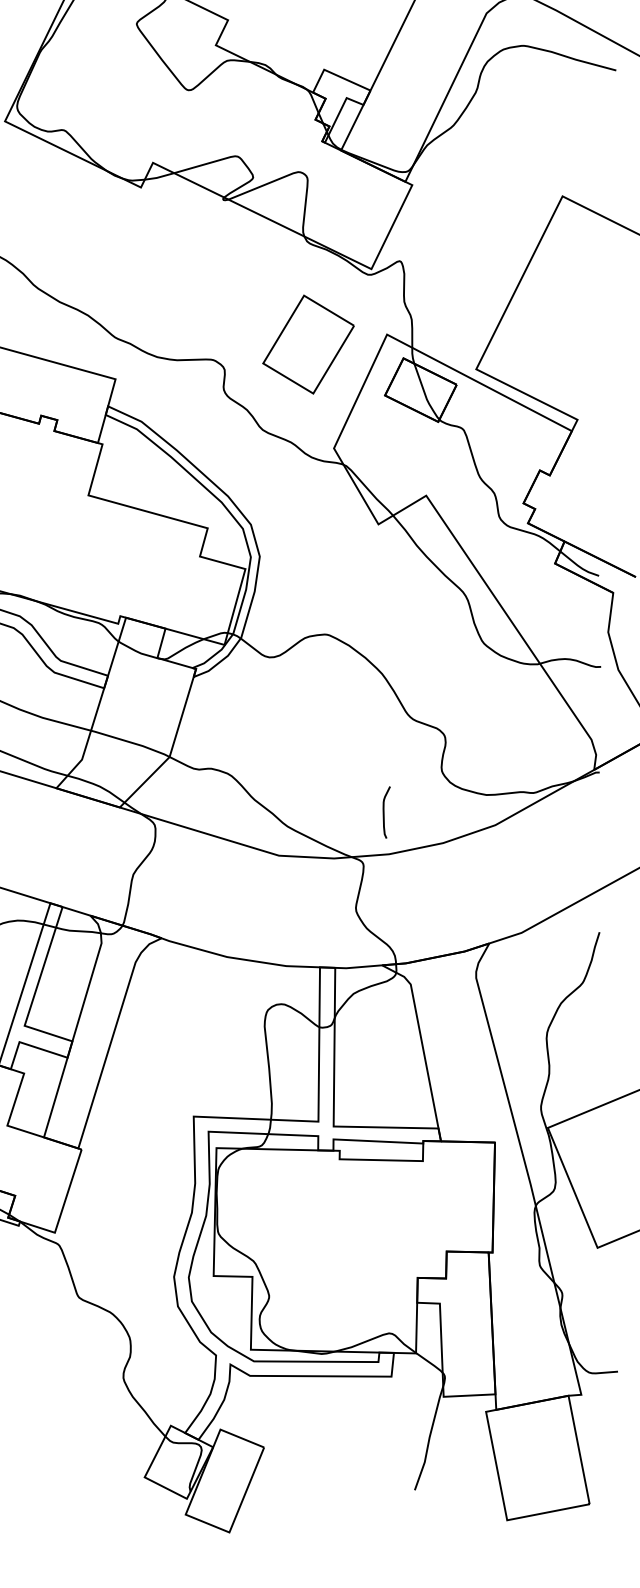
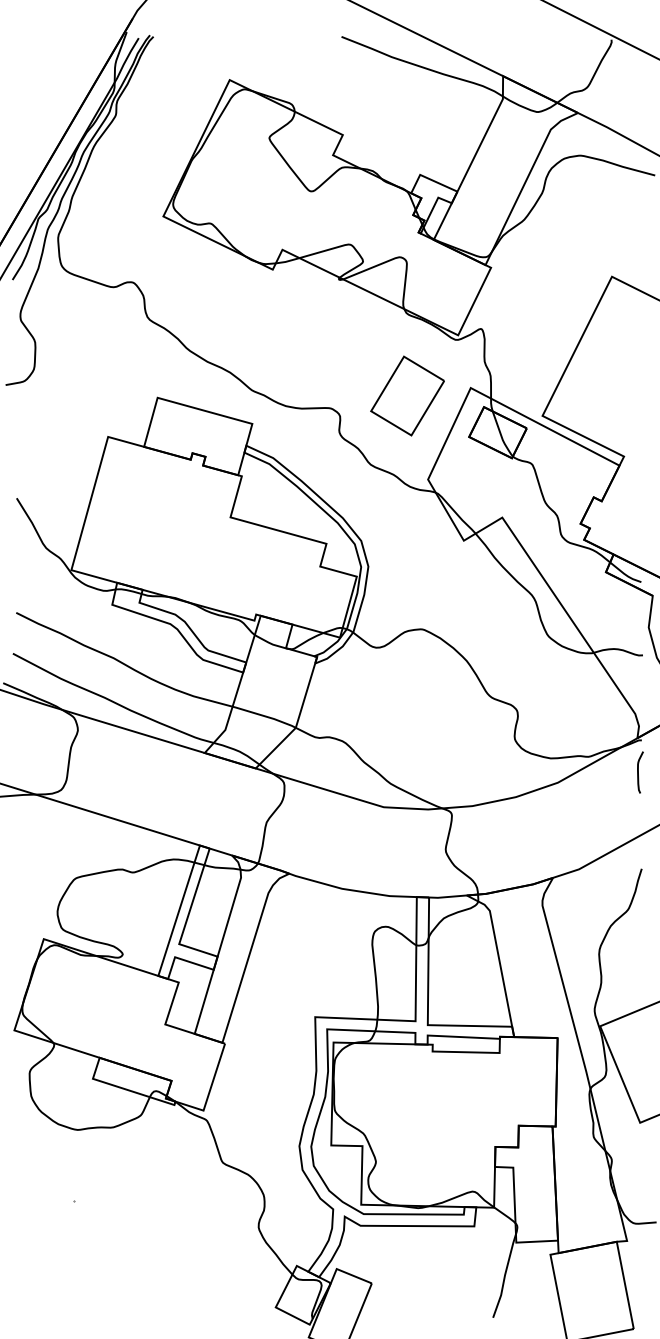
curve: (384, 812) -> (638, 772), moved

